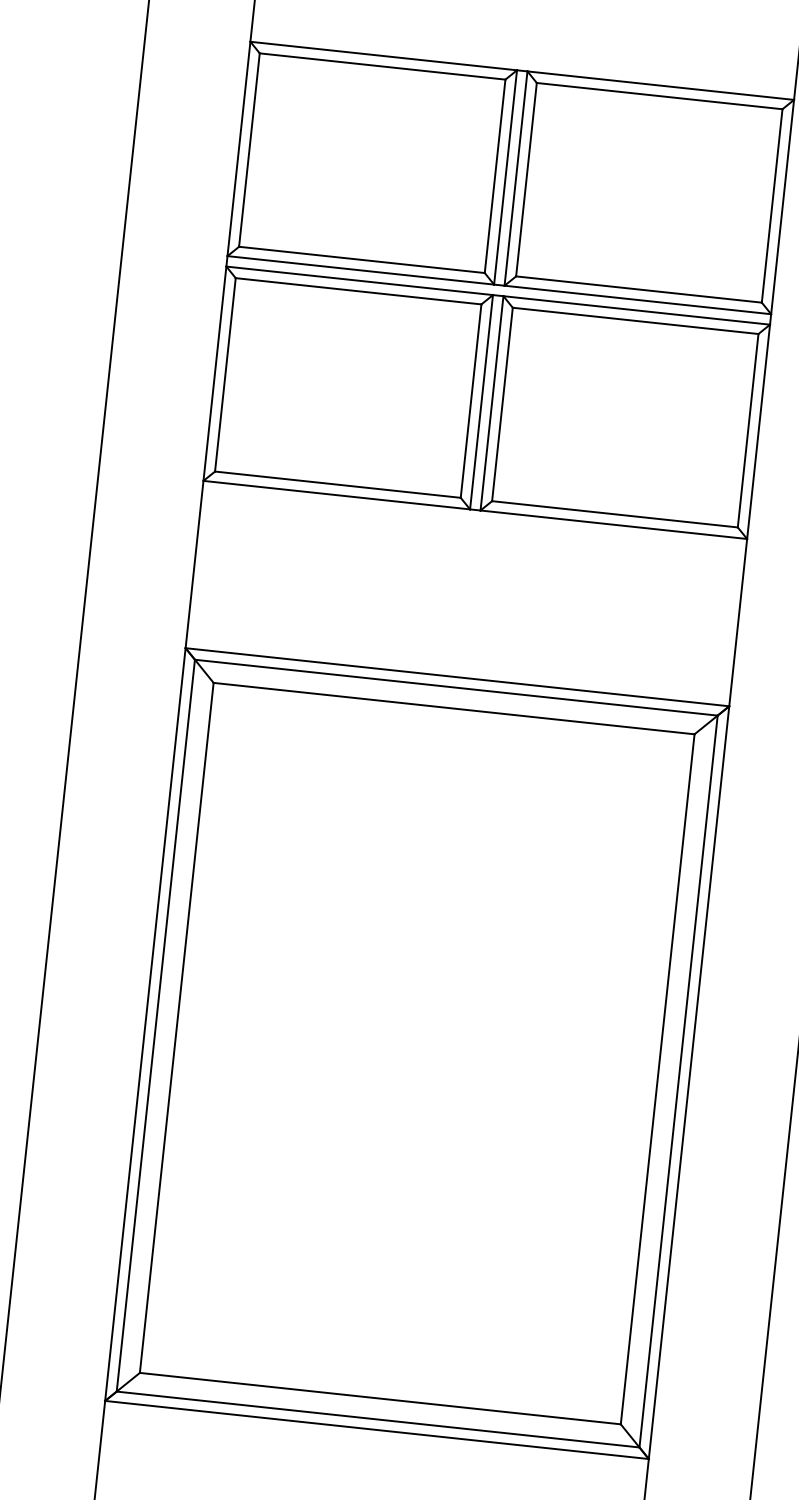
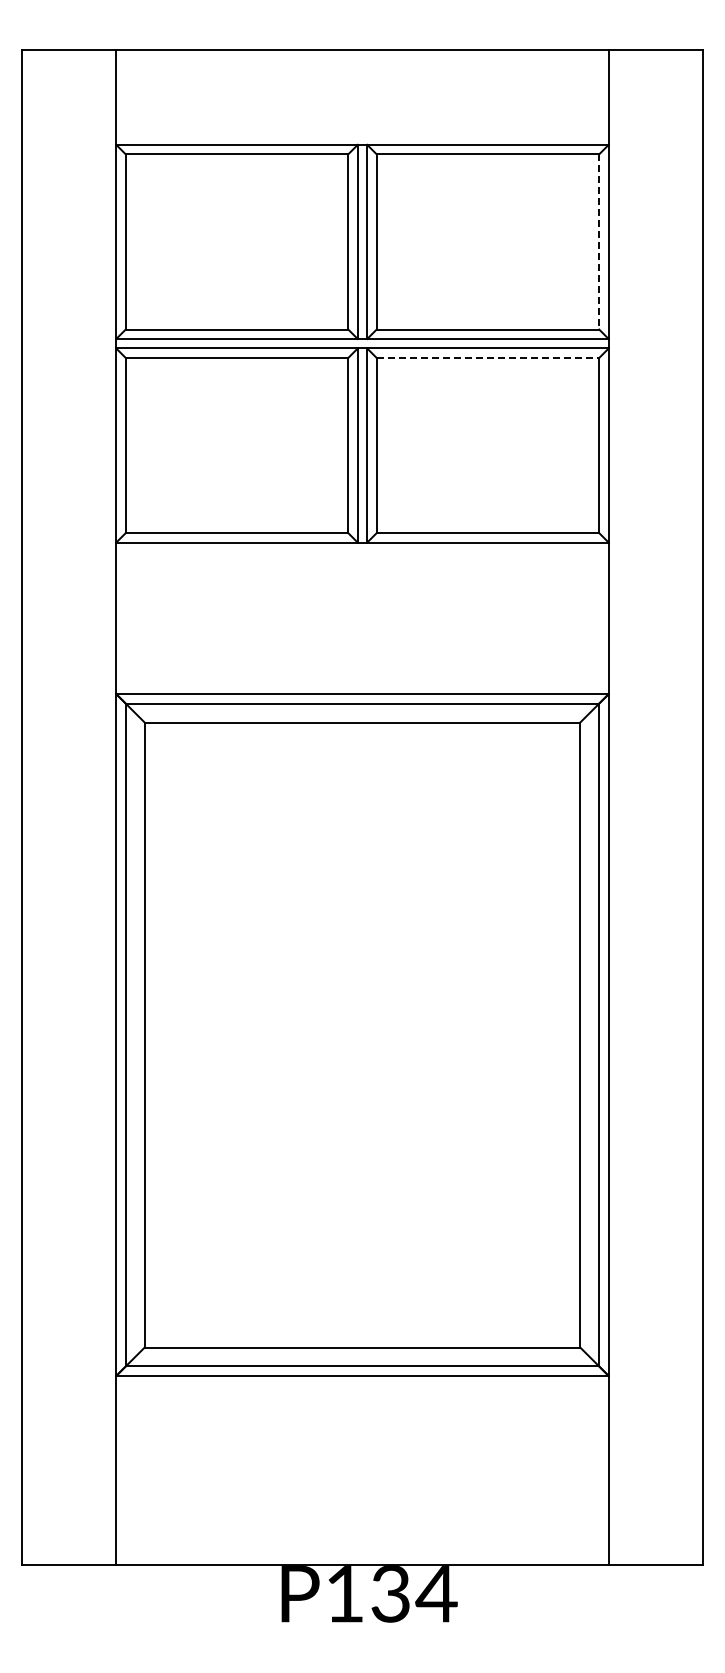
line: (772, 205) -> (599, 241), solid -> dashed
line: (636, 320) -> (488, 357), solid -> dashed

